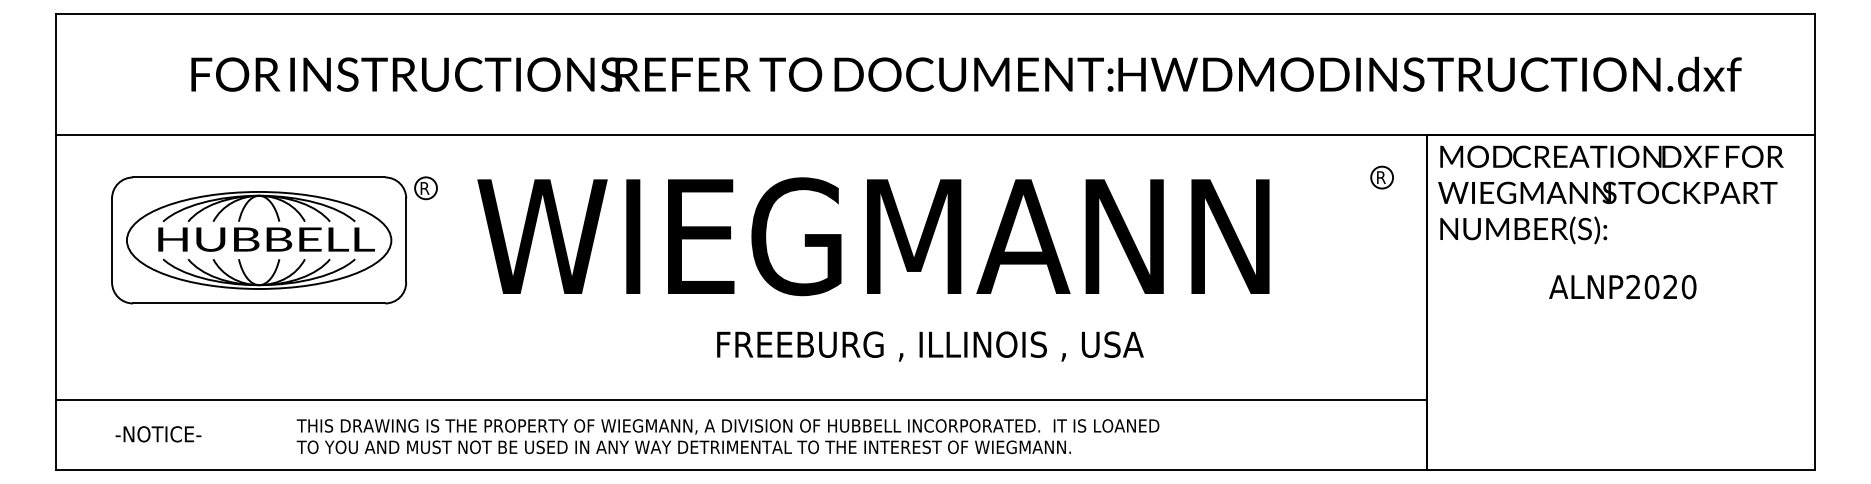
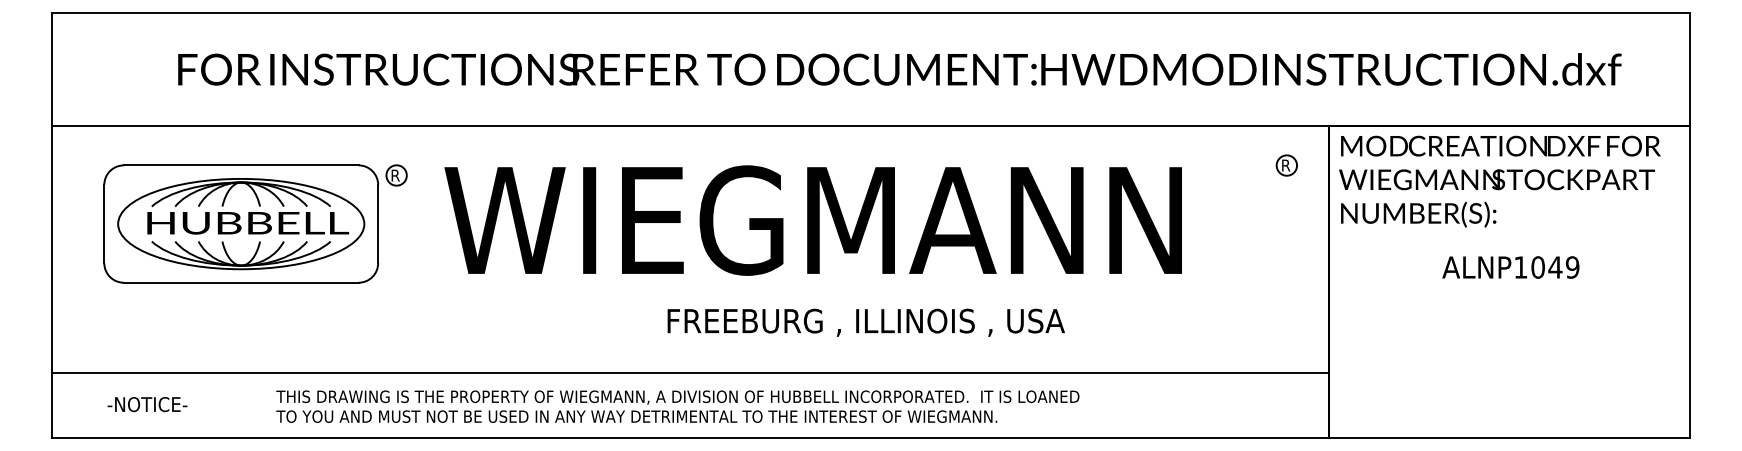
text: (1660, 287) -> (1546, 267), ALNP2020 -> ALNP1049

